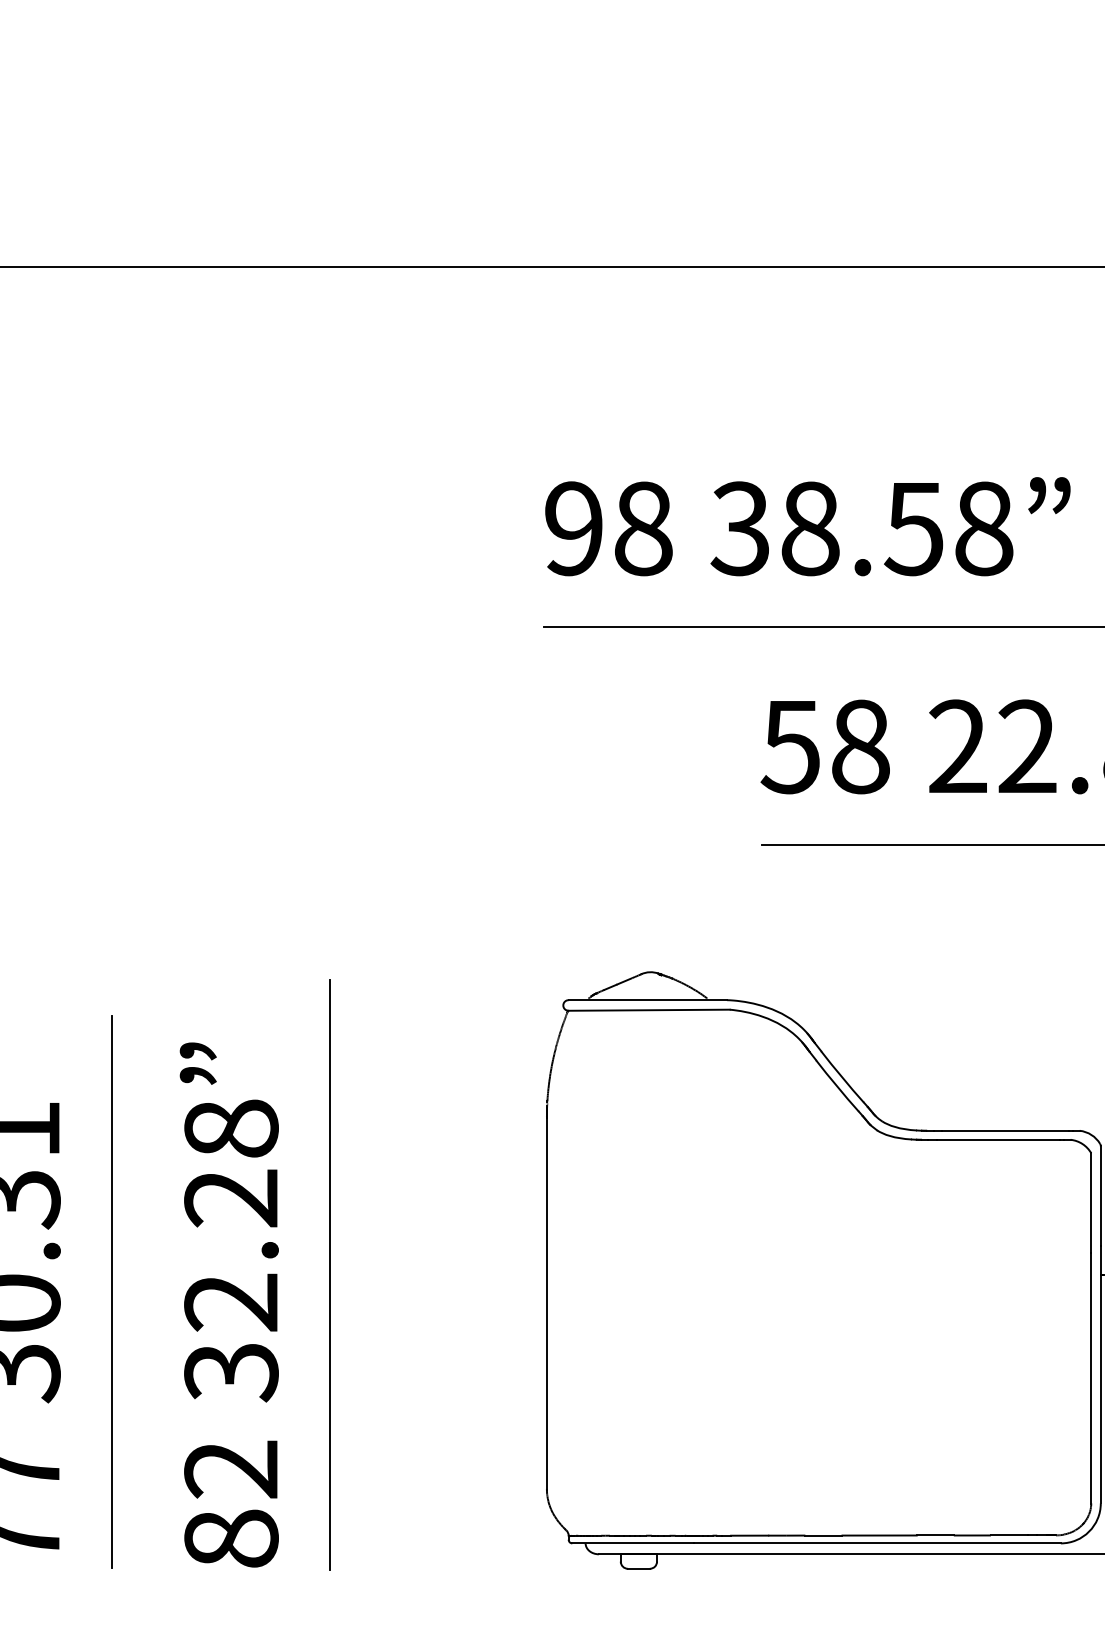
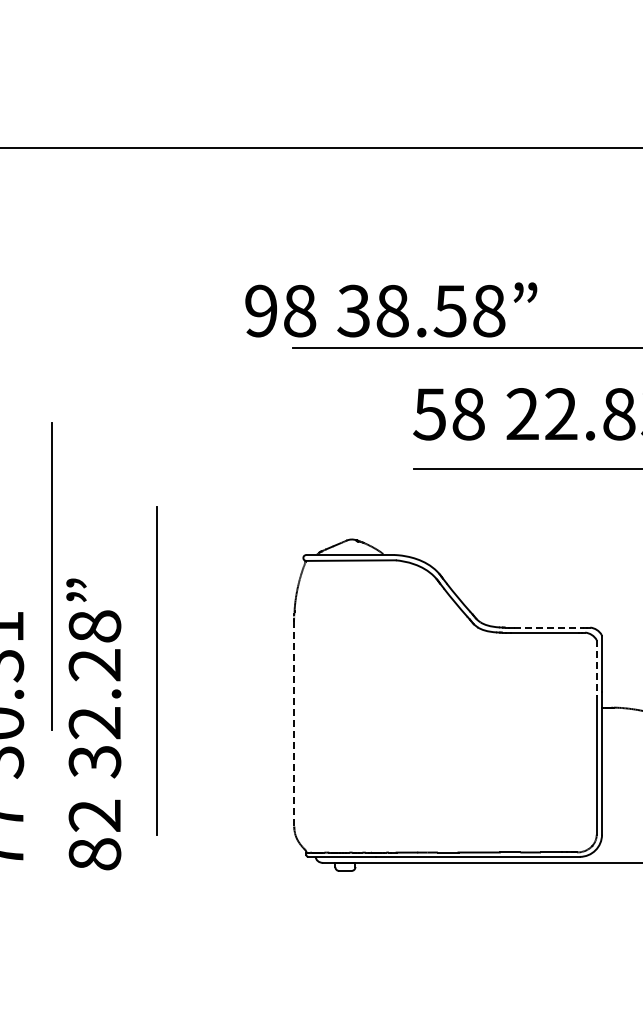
text: (808, 525) -> (391, 309), moved
line: (1006, 1130) -> (549, 627), solid -> dashed
line: (1090, 1202) -> (596, 667), solid -> dashed
line: (329, 1274) -> (156, 670), moved
line: (110, 1292) -> (51, 576), moved
line: (547, 1303) -> (294, 723), solid -> dashed
text: (228, 1305) -> (93, 724), moved

